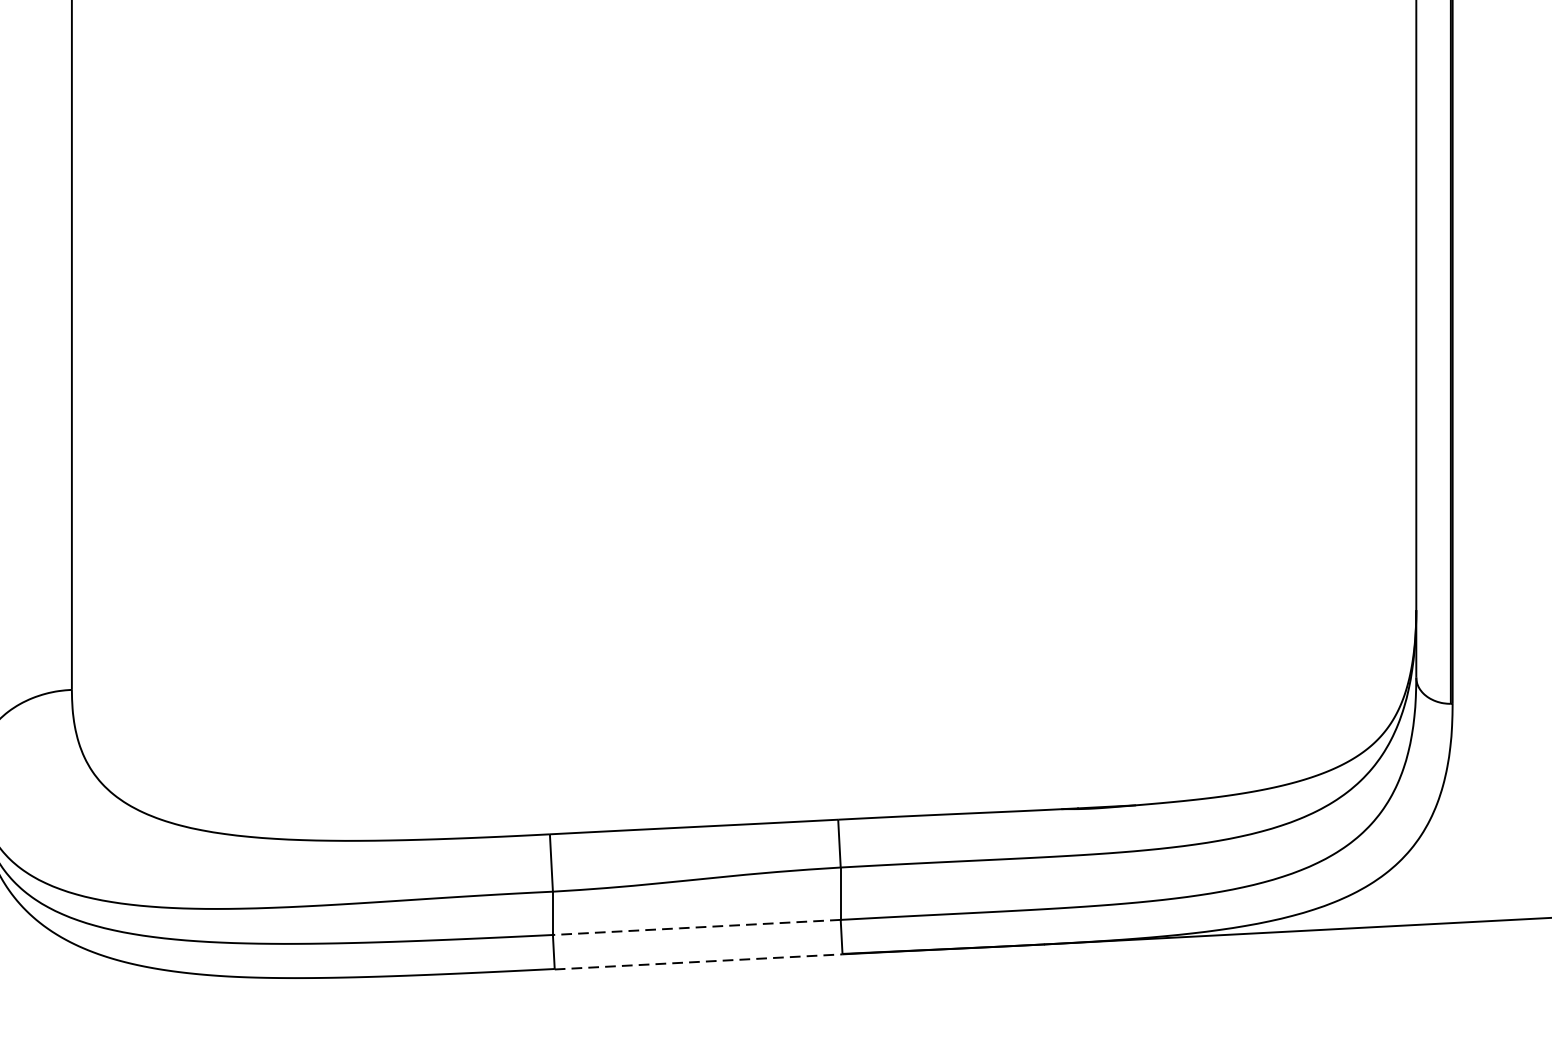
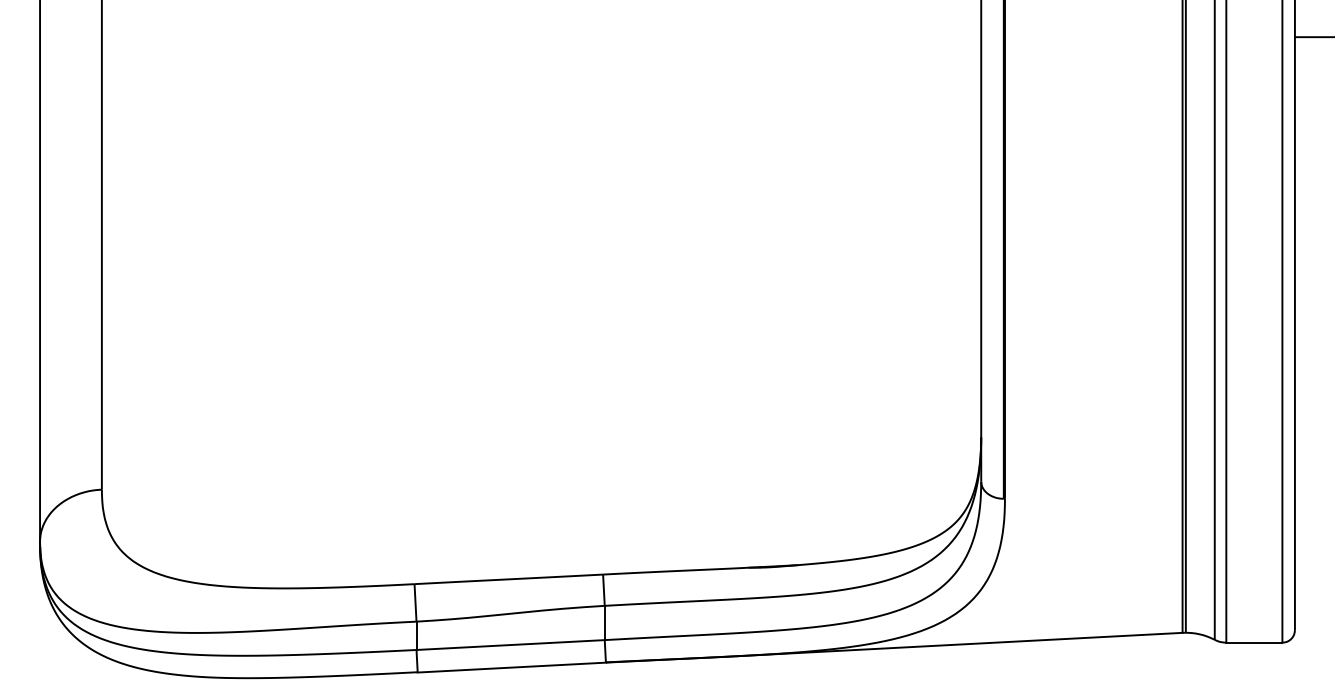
line: (696, 928) -> (510, 645), dashed -> solid
line: (699, 961) -> (512, 667), dashed -> solid

